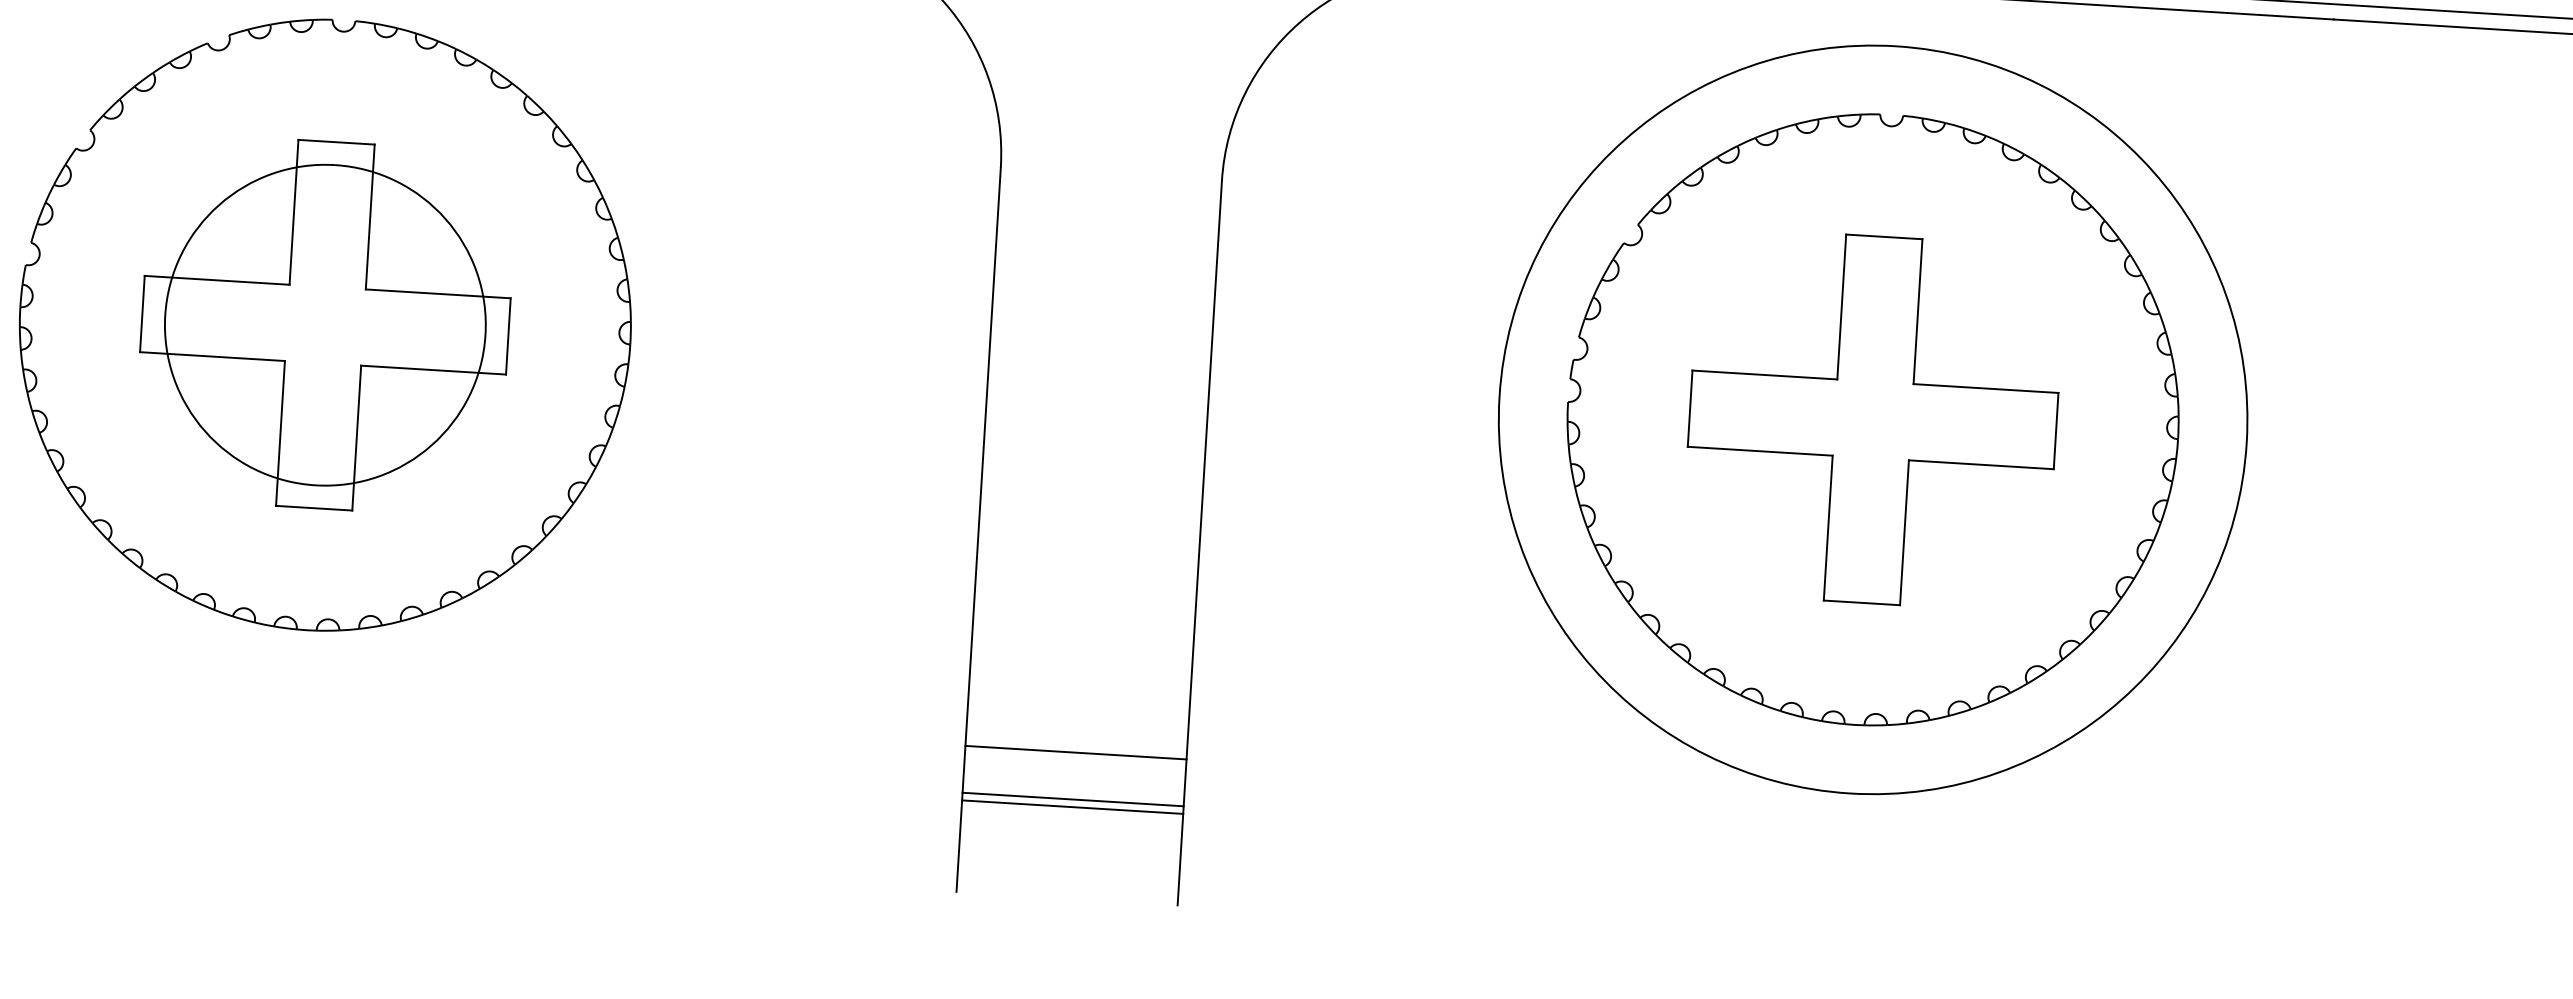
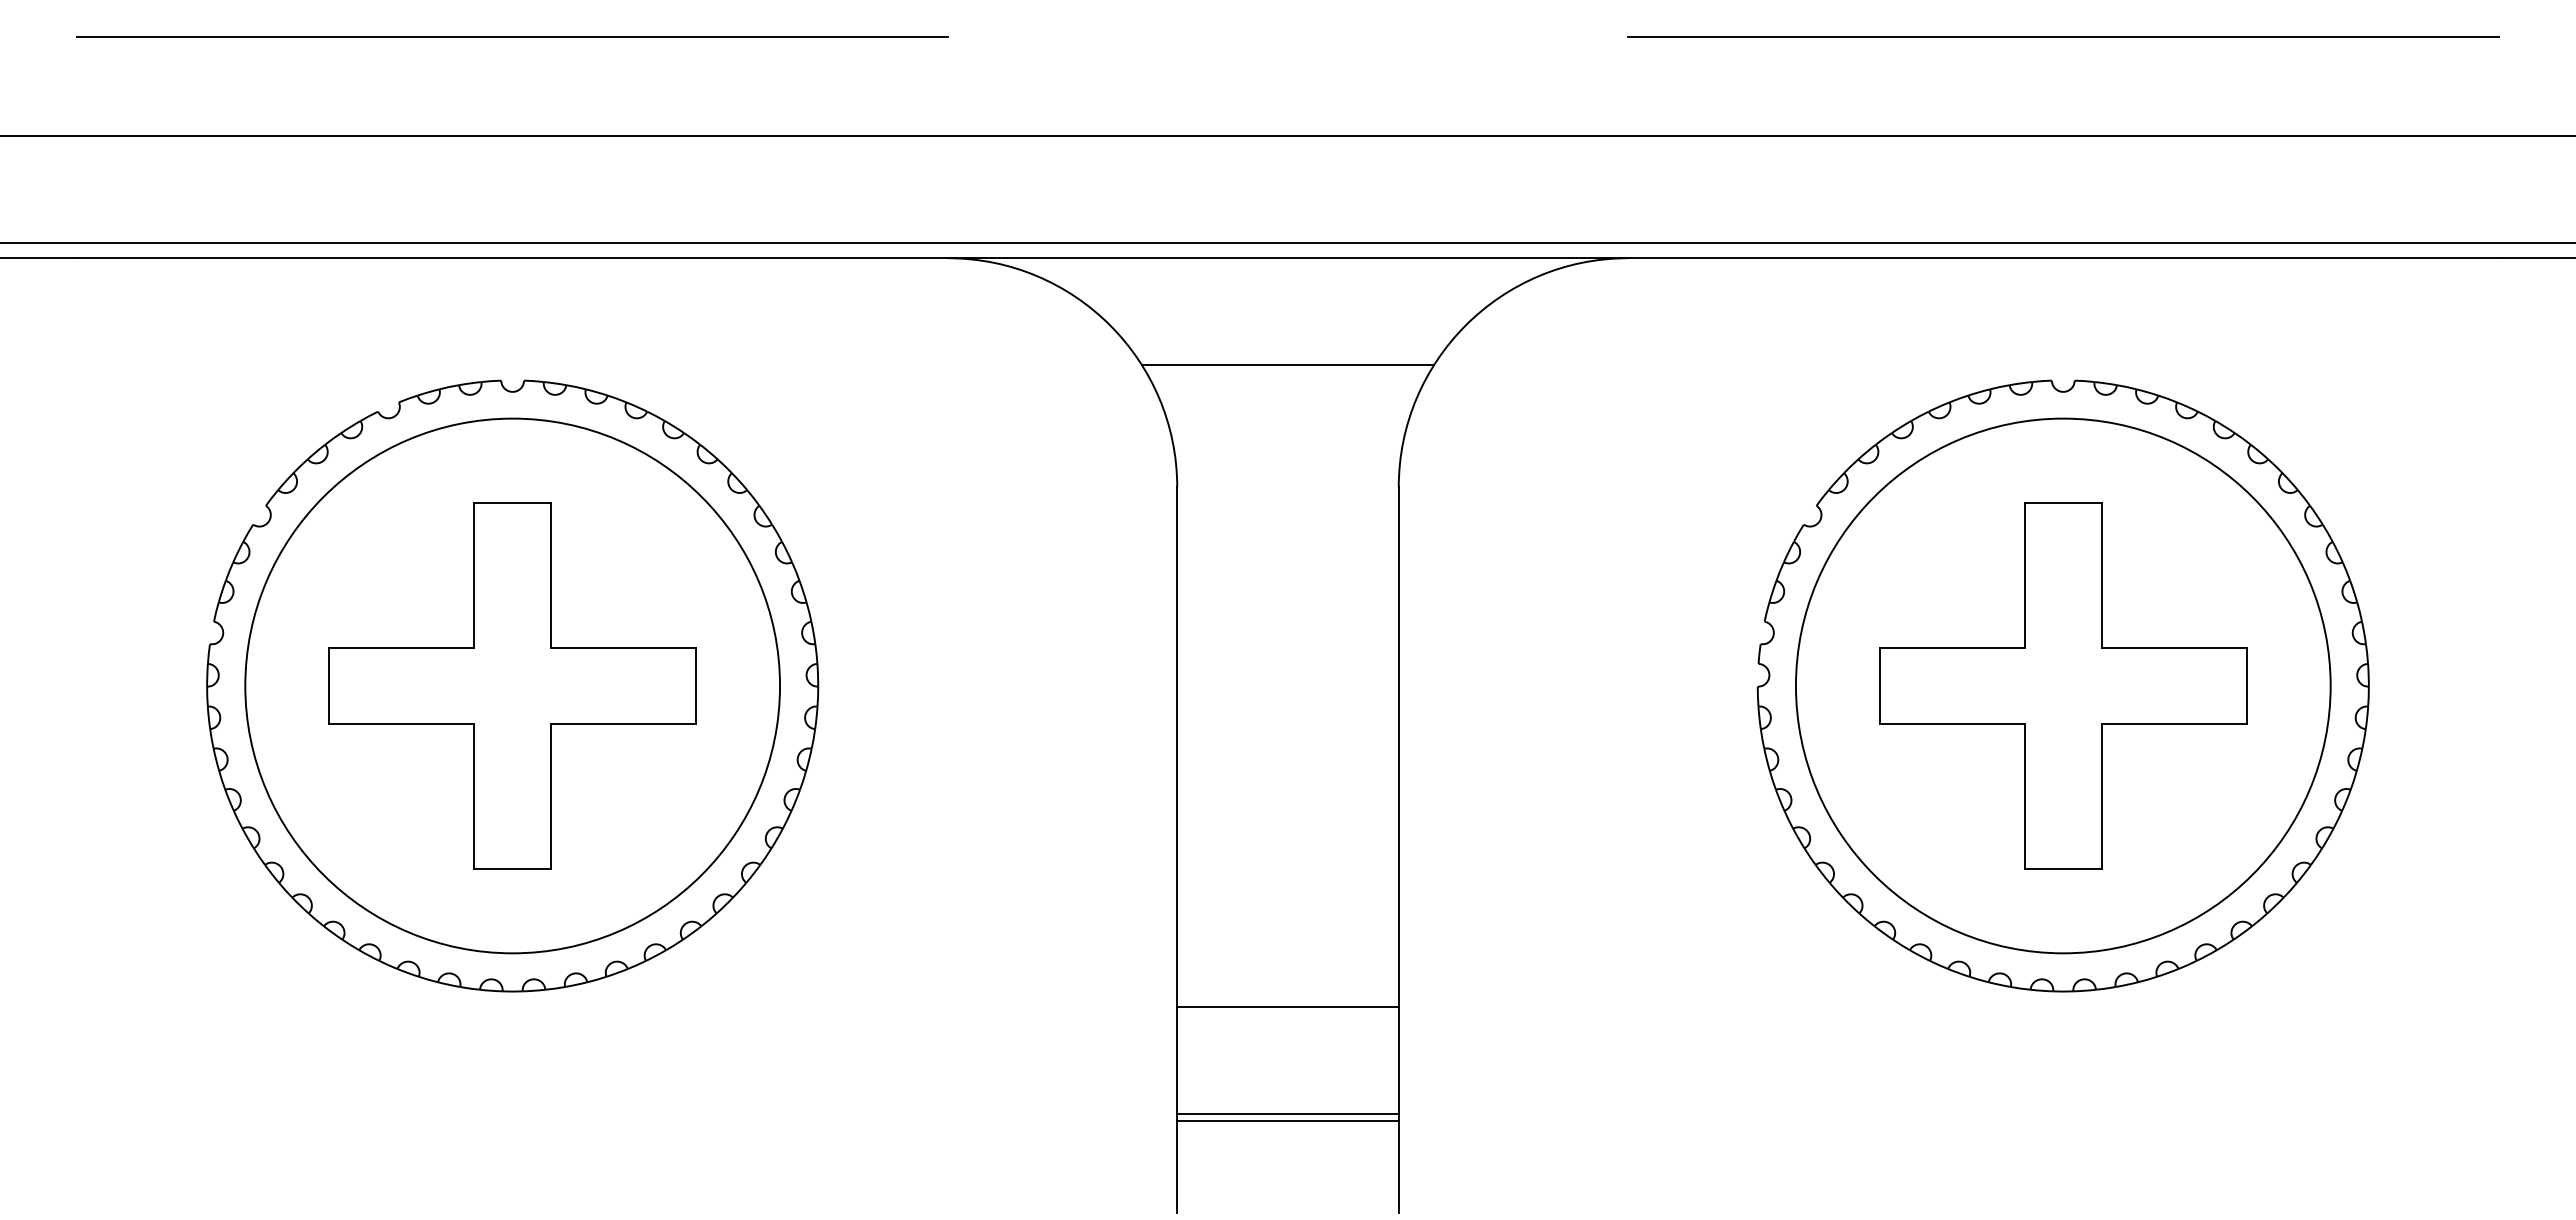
line: (1118, 52) -> (1287, 365), added
circle: (325, 324) -> (512, 685), size x1.67
circle: (1872, 419) -> (2062, 685), size x0.71
line: (1075, 752) -> (1287, 1006), moved

